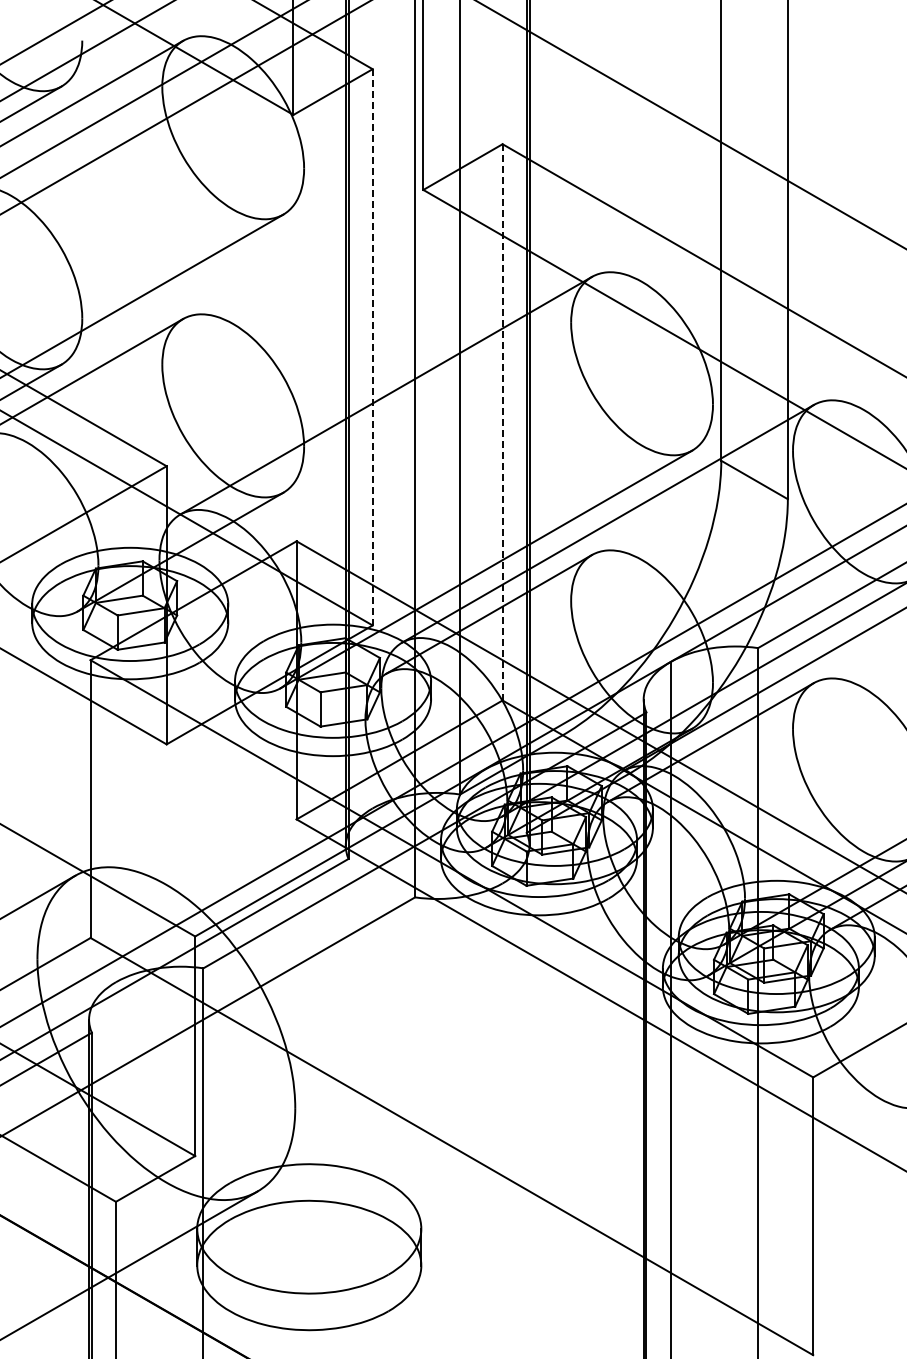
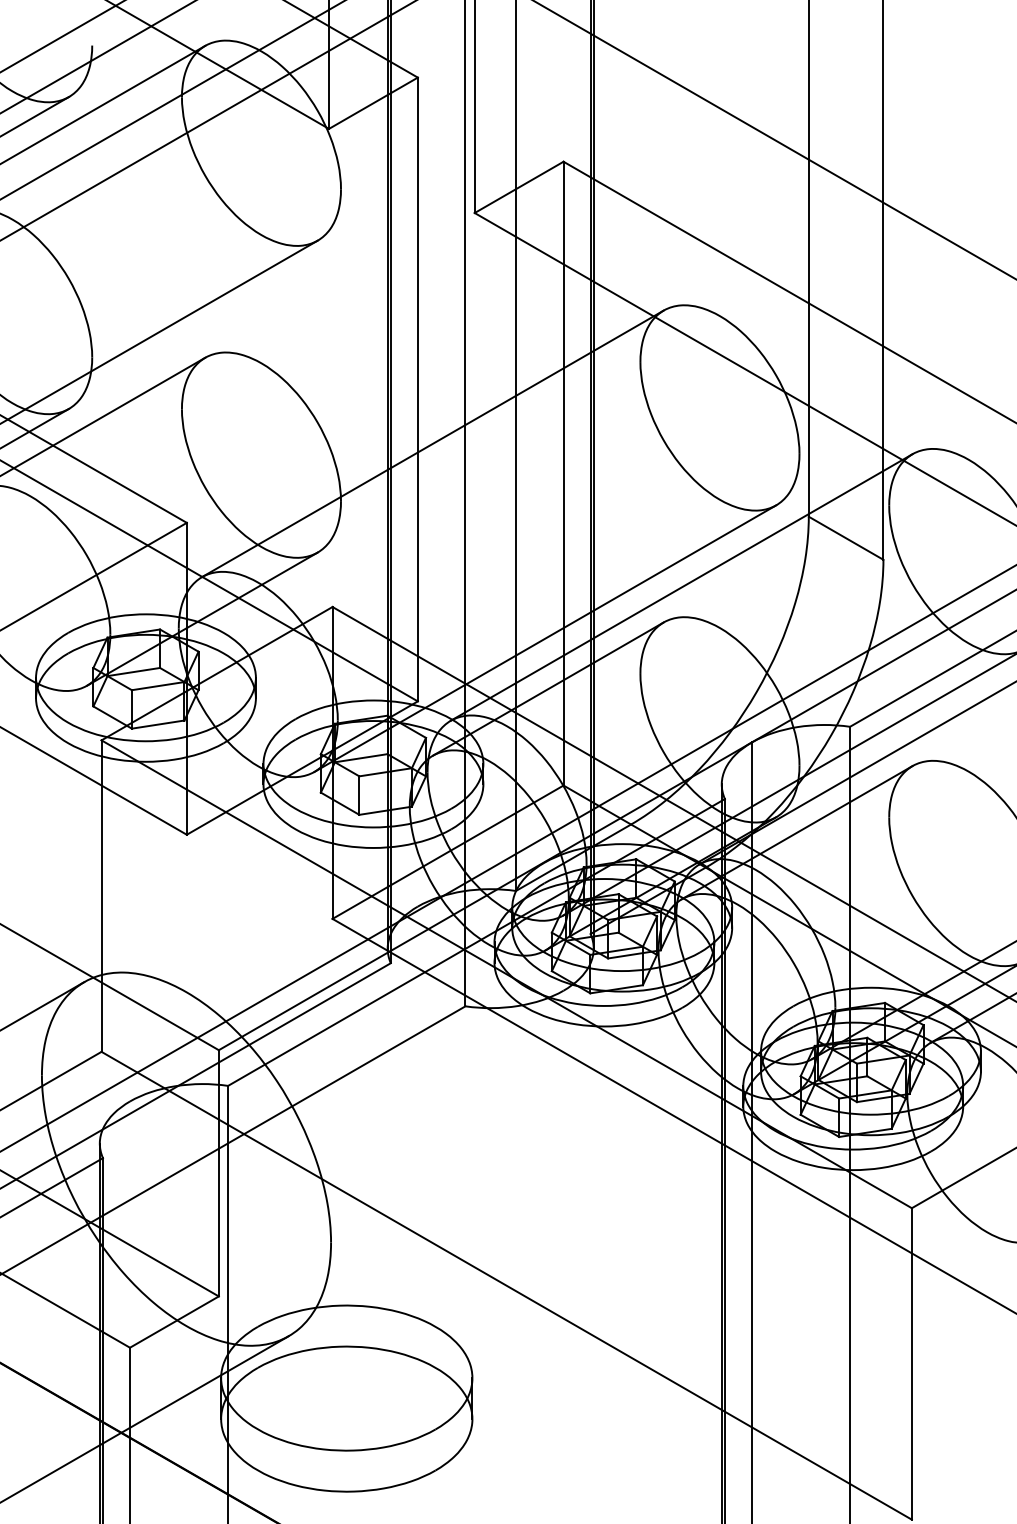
line: (372, 347) -> (417, 389), dashed -> solid
line: (502, 422) -> (563, 473), dashed -> solid

